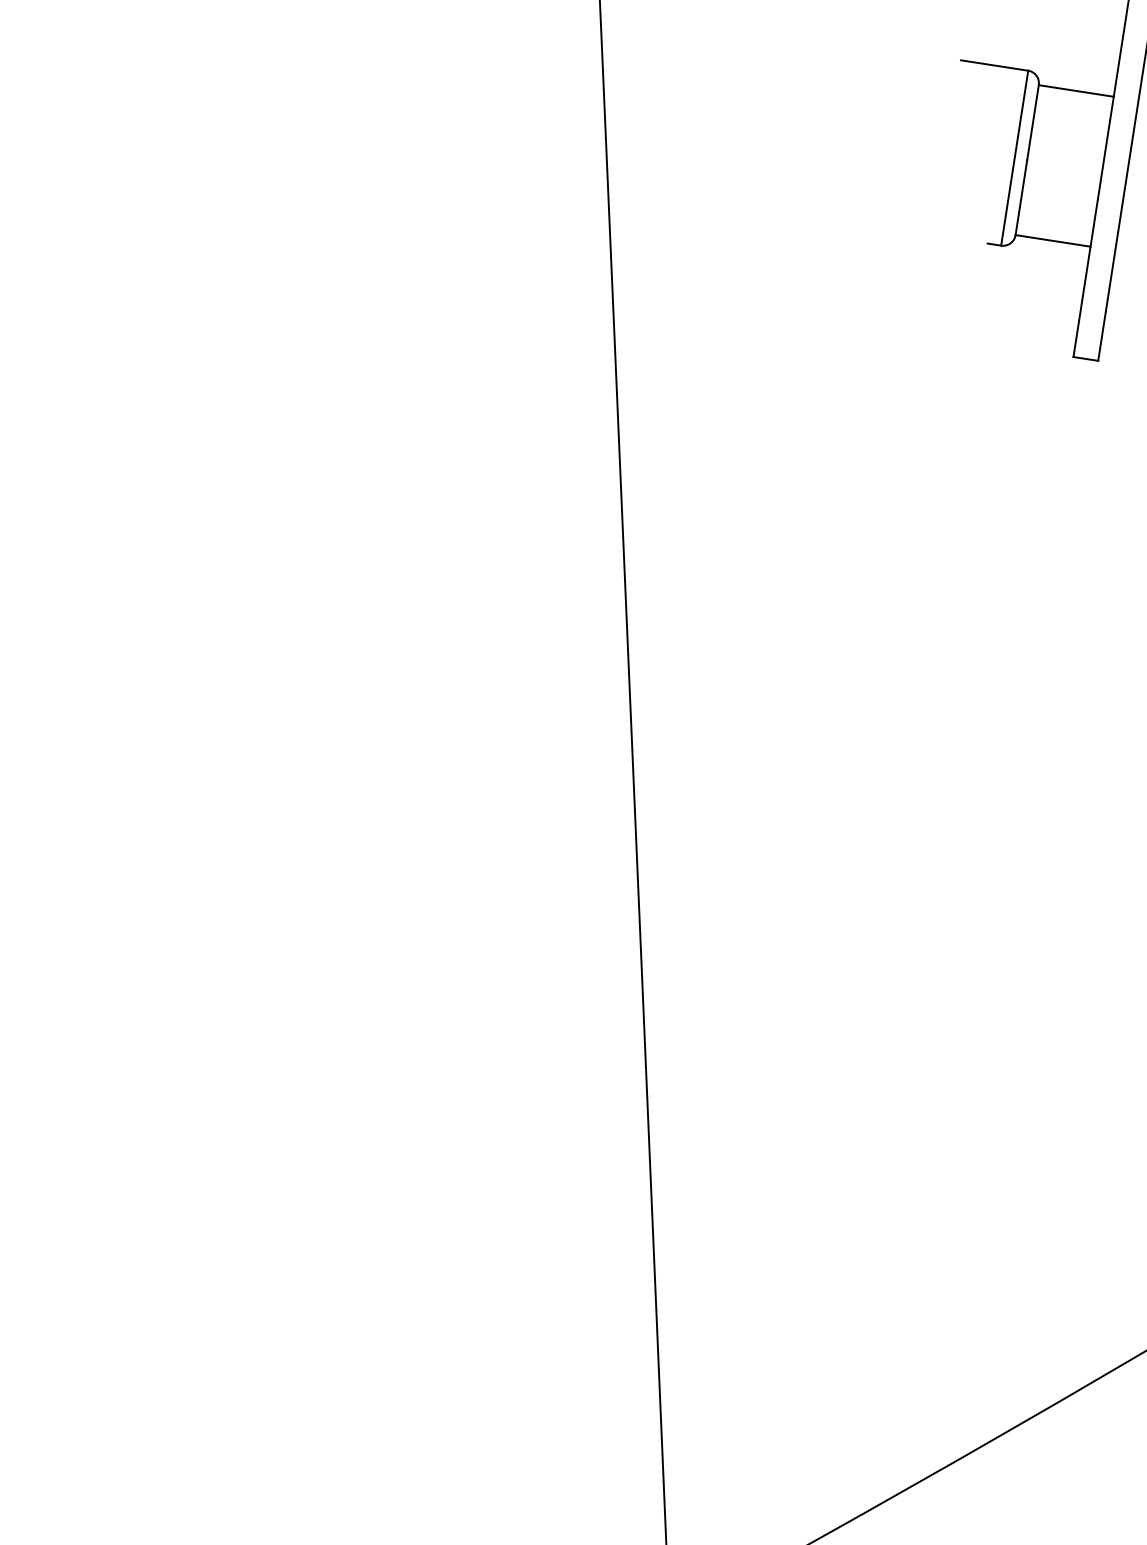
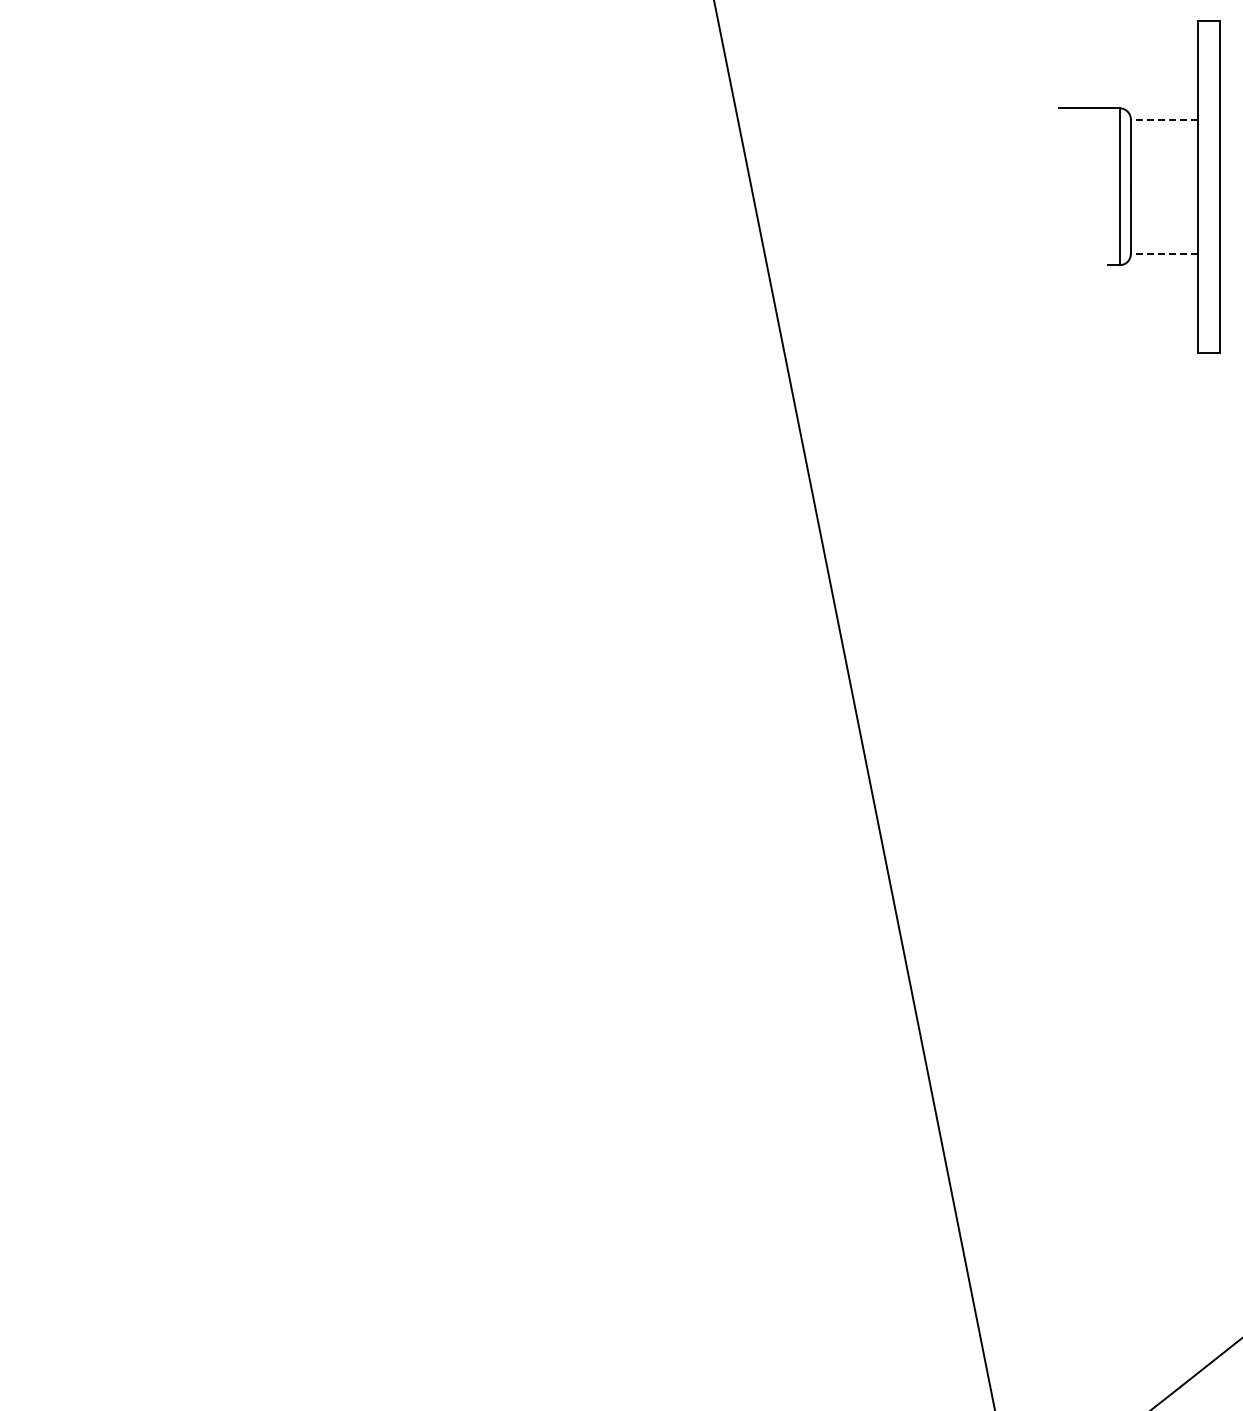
line: (1076, 90) -> (1164, 119), solid -> dashed
line: (1053, 240) -> (1164, 253), solid -> dashed

